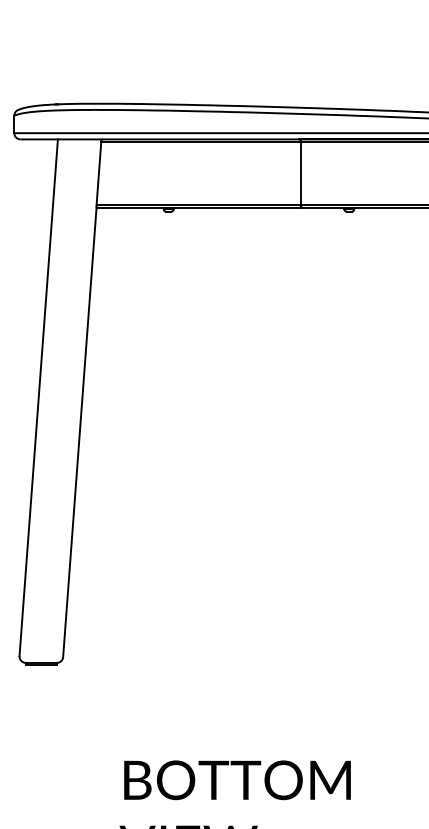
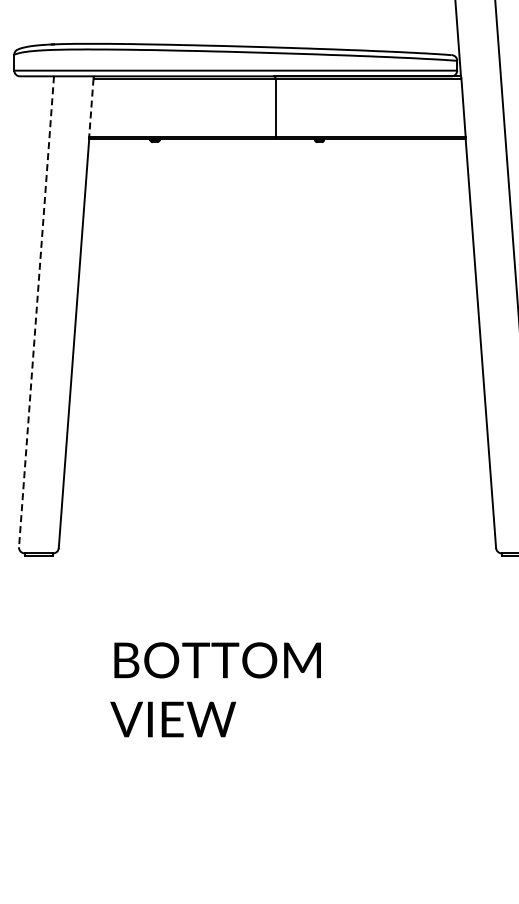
line: (99, 174) -> (91, 108), solid -> dashed
line: (38, 398) -> (36, 312), solid -> dashed

